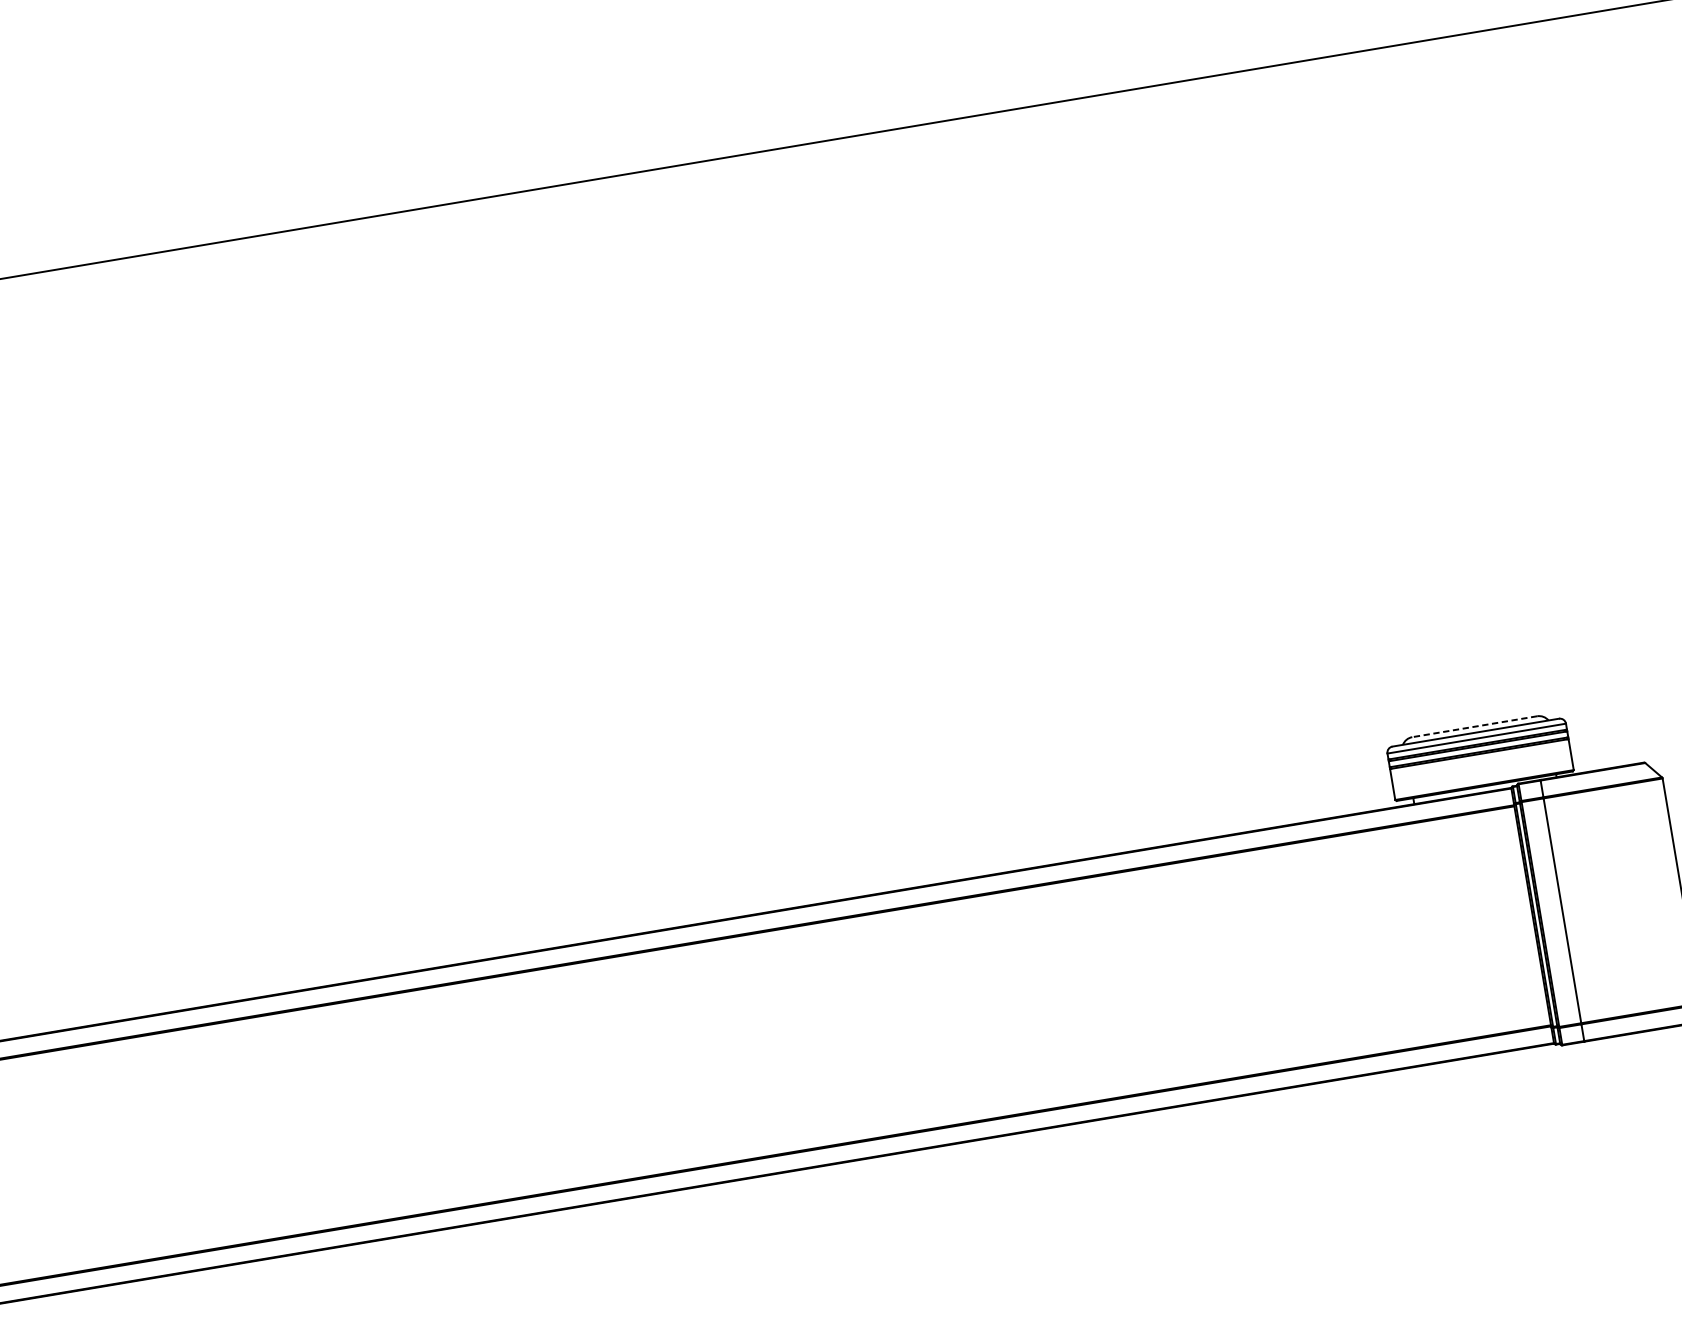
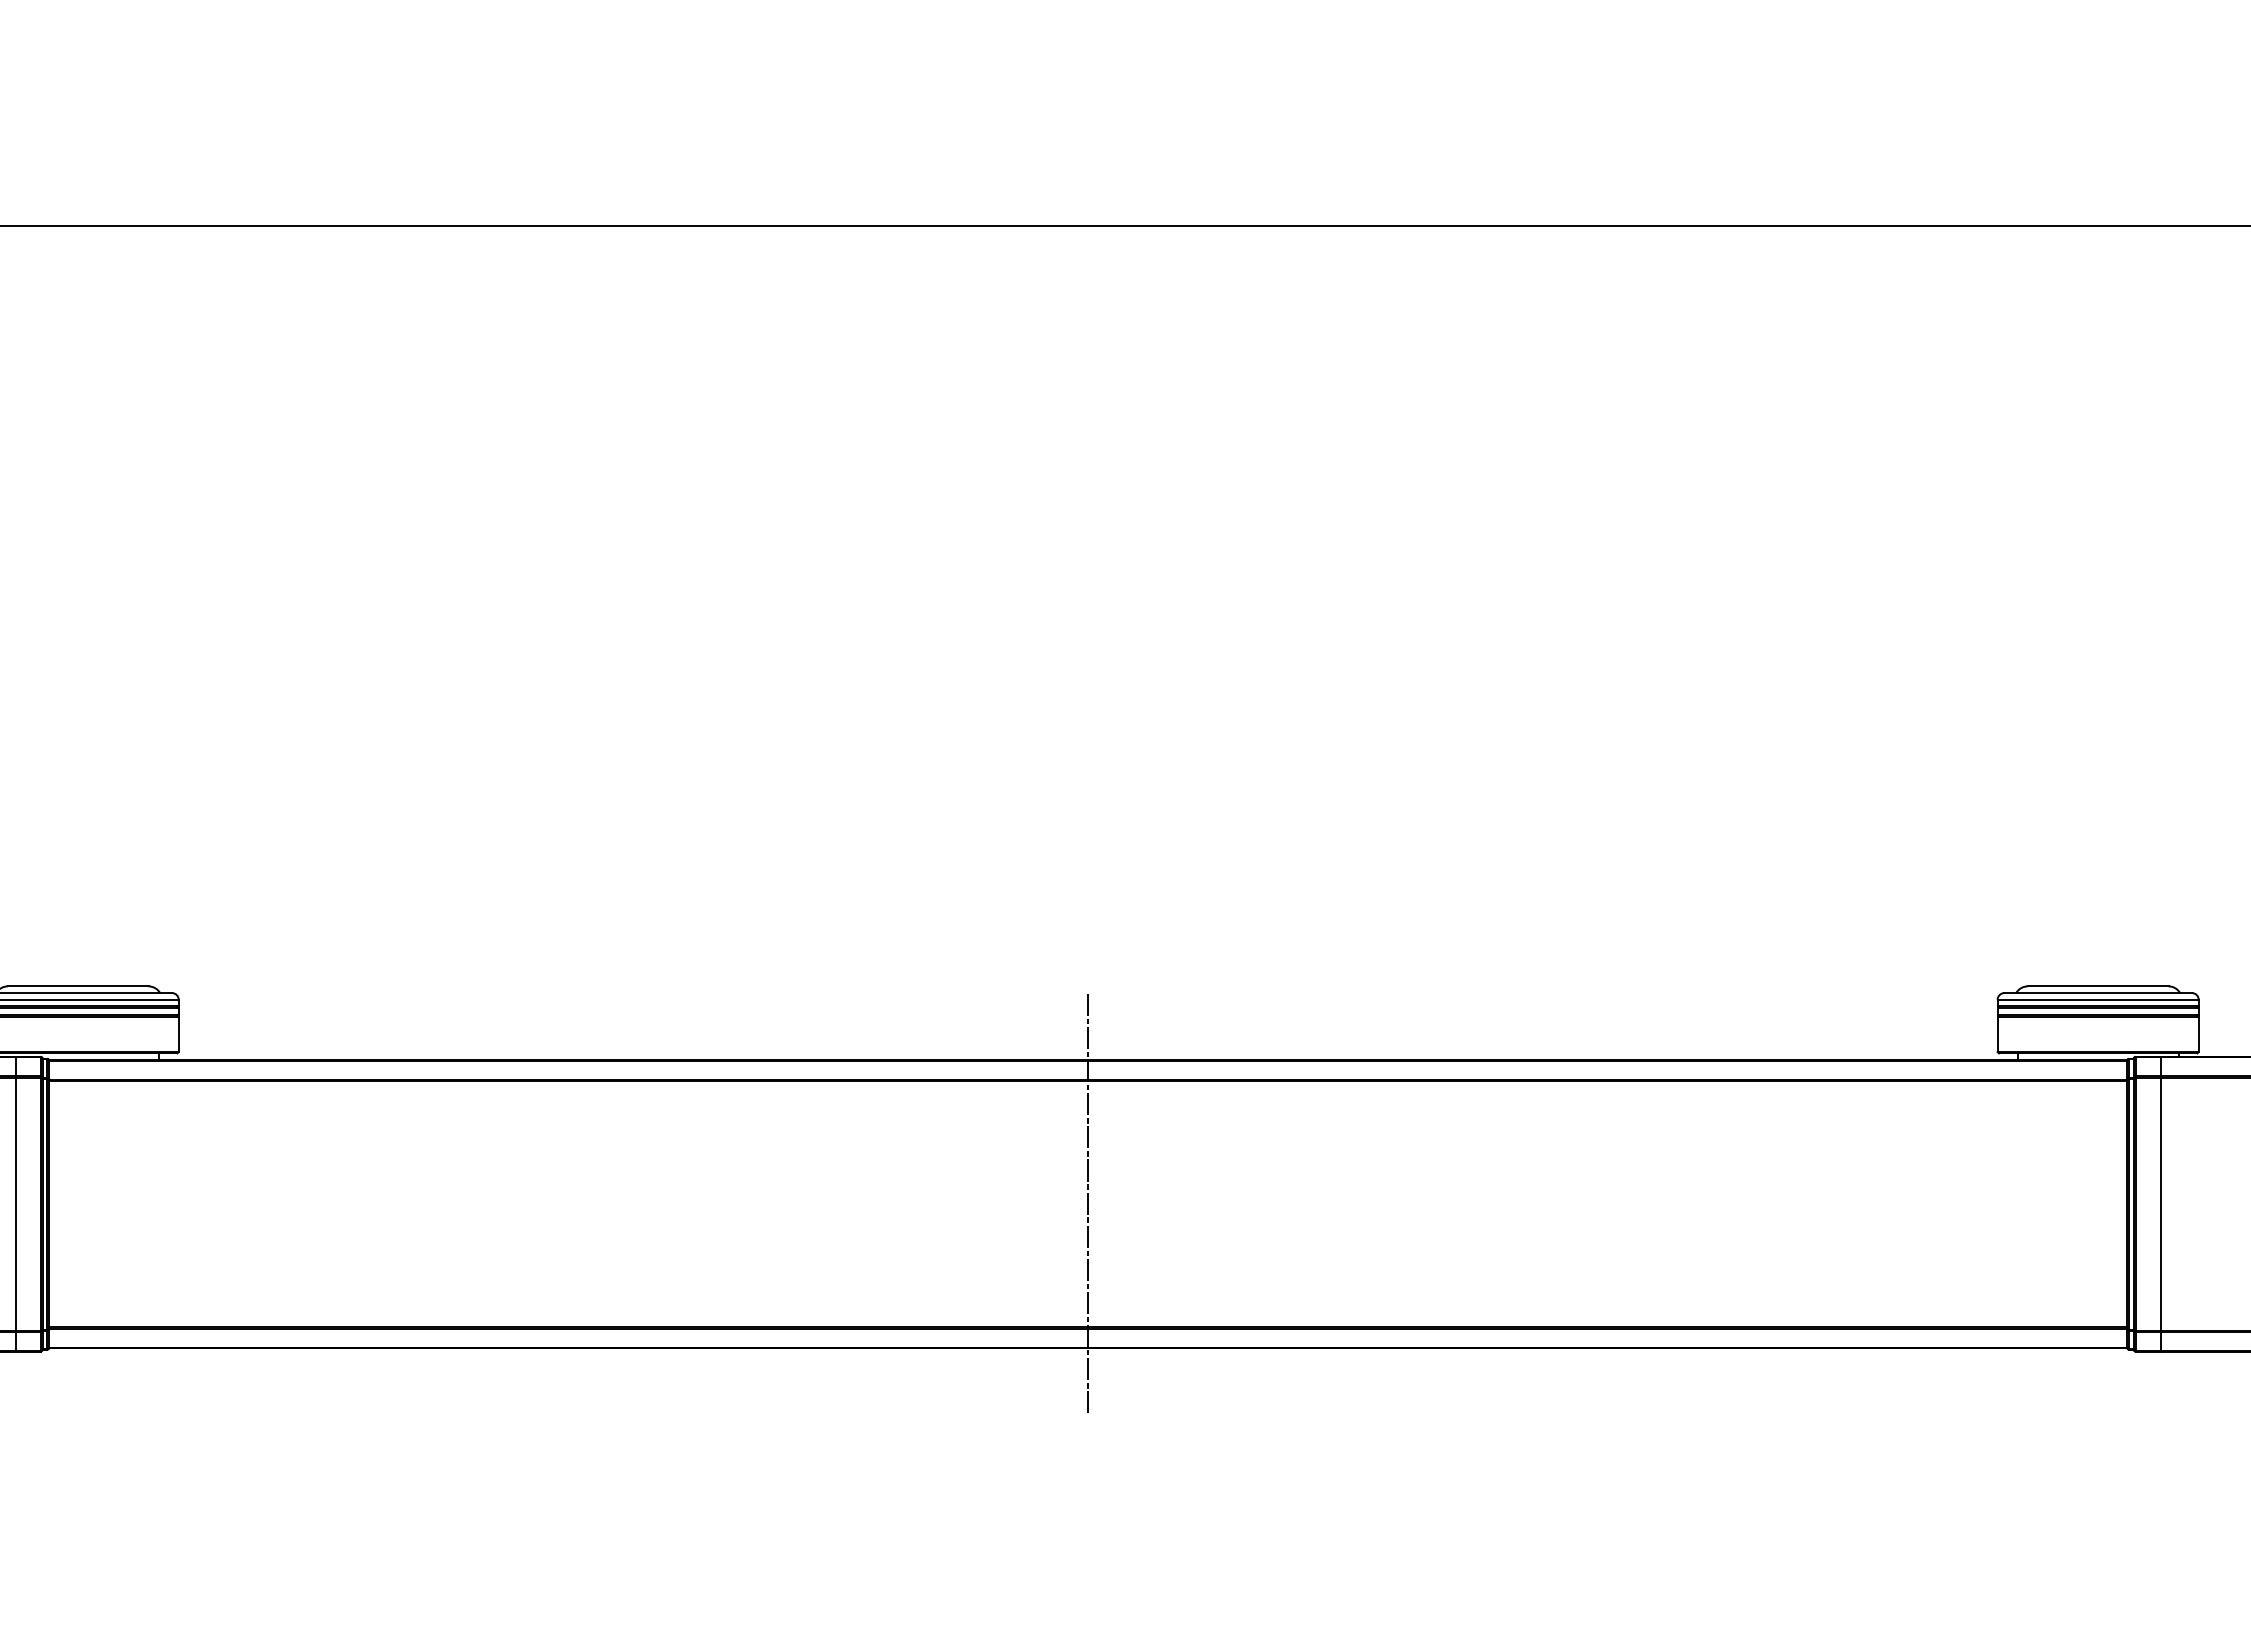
line: (1474, 726) -> (2097, 986), dashed -> solid
line: (610, 1069) -> (1088, 1203), added

